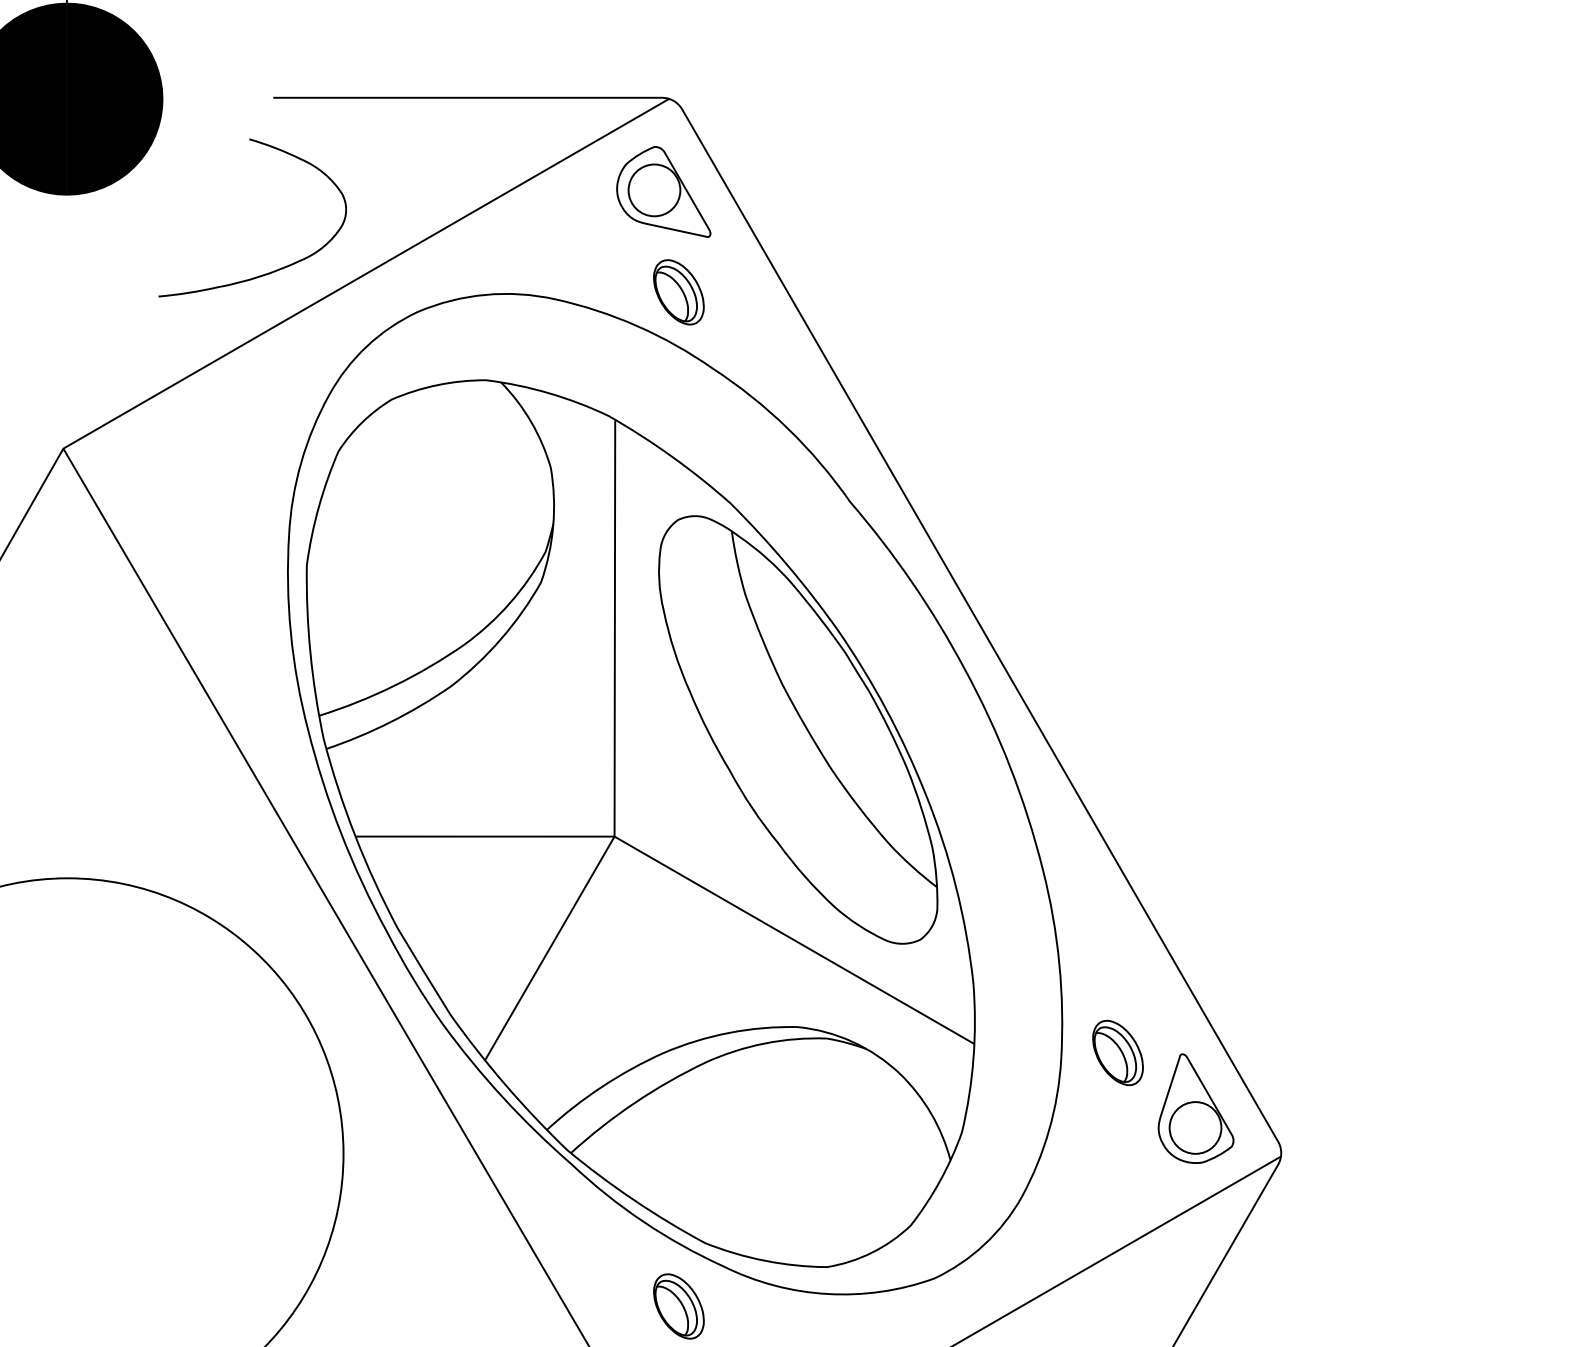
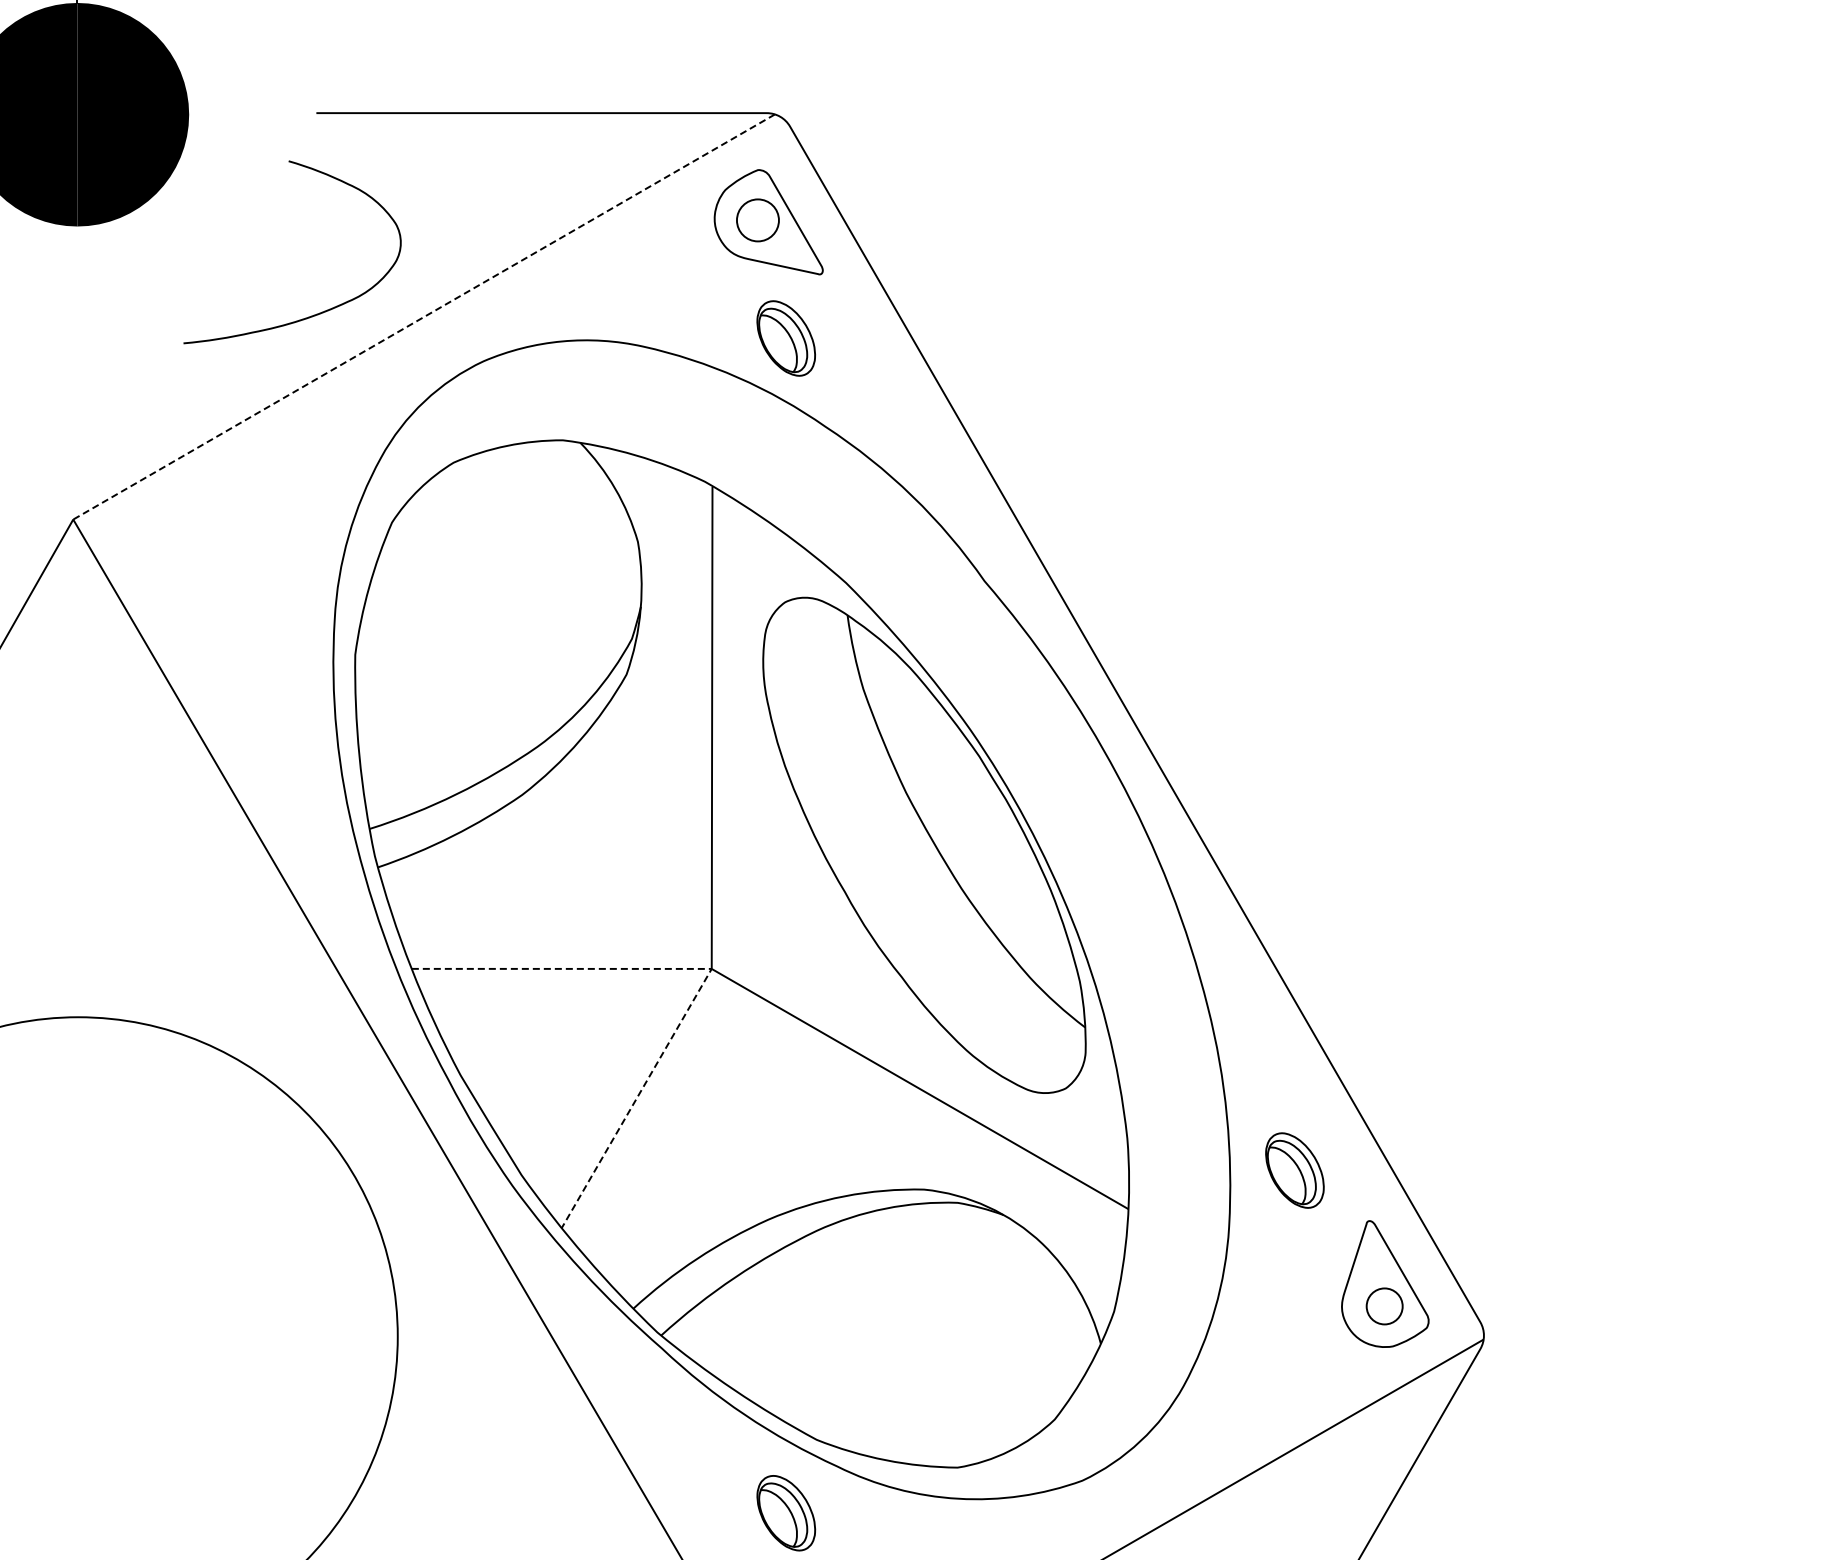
circle: (654, 190) -> (757, 220), size x0.7
line: (365, 274) -> (423, 317), solid -> dashed
line: (614, 836) -> (711, 968), solid -> dashed
part: (1117, 1052) -> (1294, 1170), moved
circle: (1195, 1128) -> (1384, 1306), size x0.6

